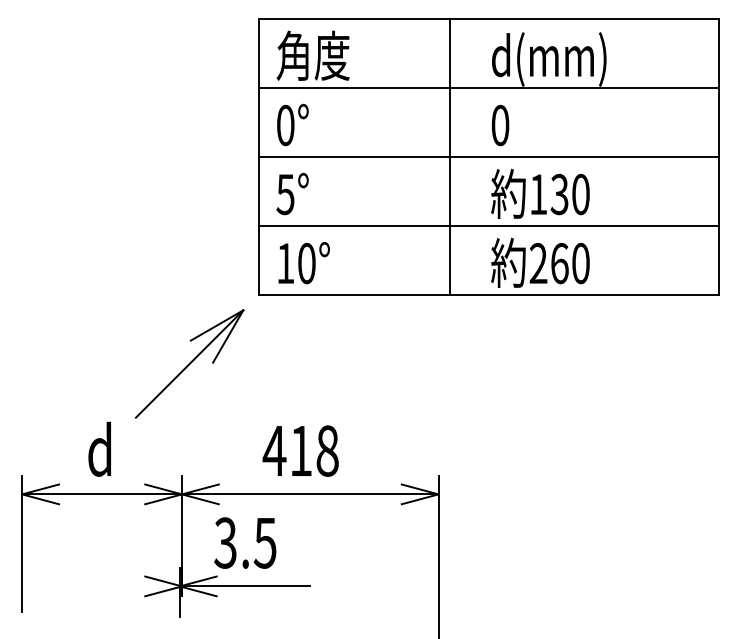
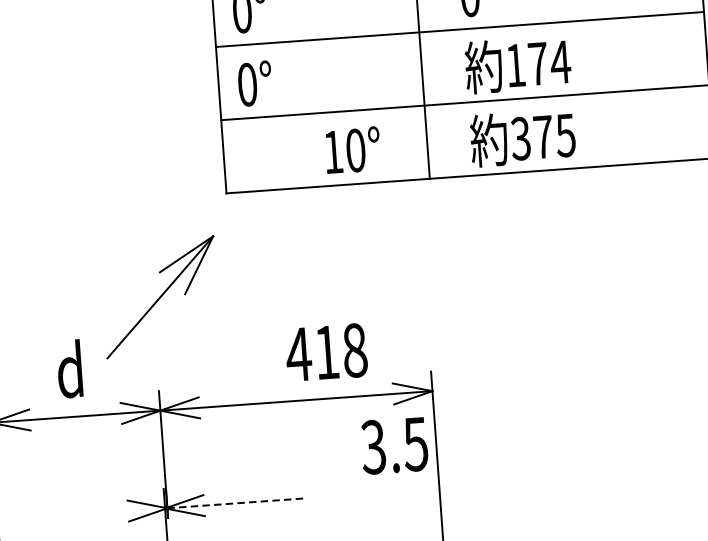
text: (285, 194) -> (247, 84), 5° -> 0°
text: (570, 194) -> (549, 63), 130 -> 174
text: (303, 262) -> (352, 149), moved
text: (559, 263) -> (543, 137), 260 -> 375
part: (189, 363) -> (160, 296), moved
text: (300, 450) -> (326, 352), moved
text: (245, 542) -> (394, 445), moved
line: (246, 586) -> (235, 503), solid -> dashed

